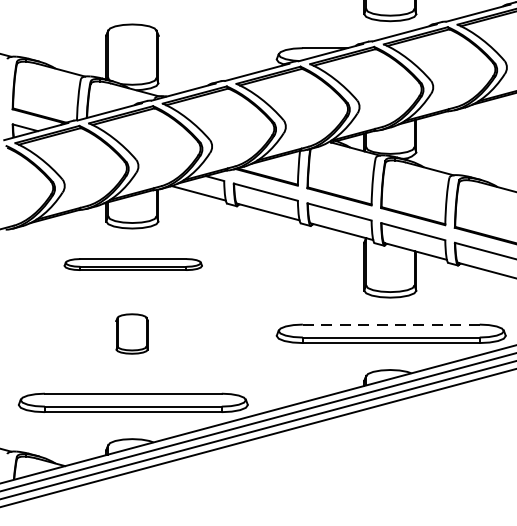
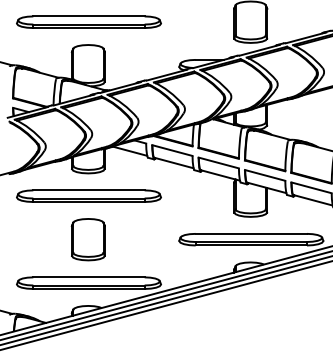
part: (132, 263) -> (88, 195), size x1.67
line: (391, 324) -> (251, 233), dashed -> solid
part: (130, 333) -> (87, 239), size x1.67

